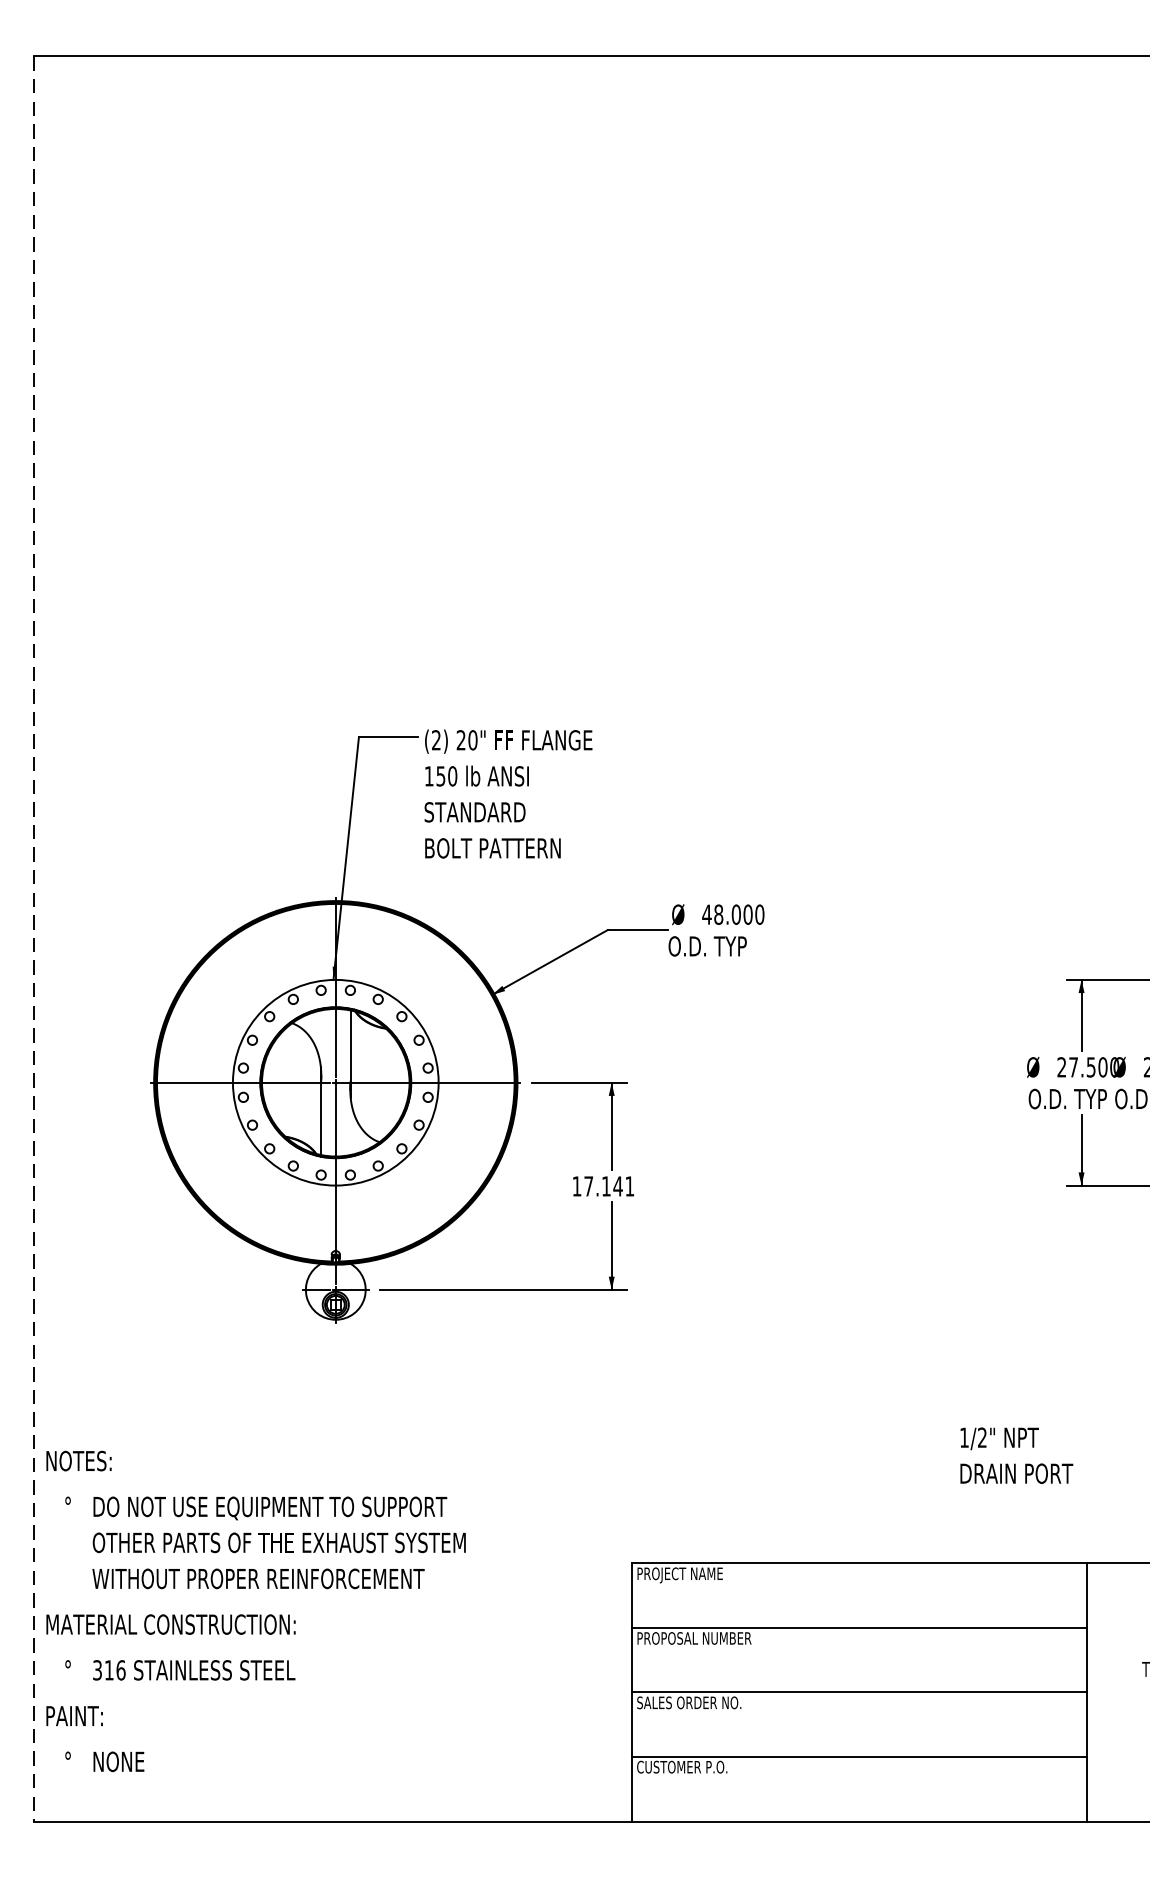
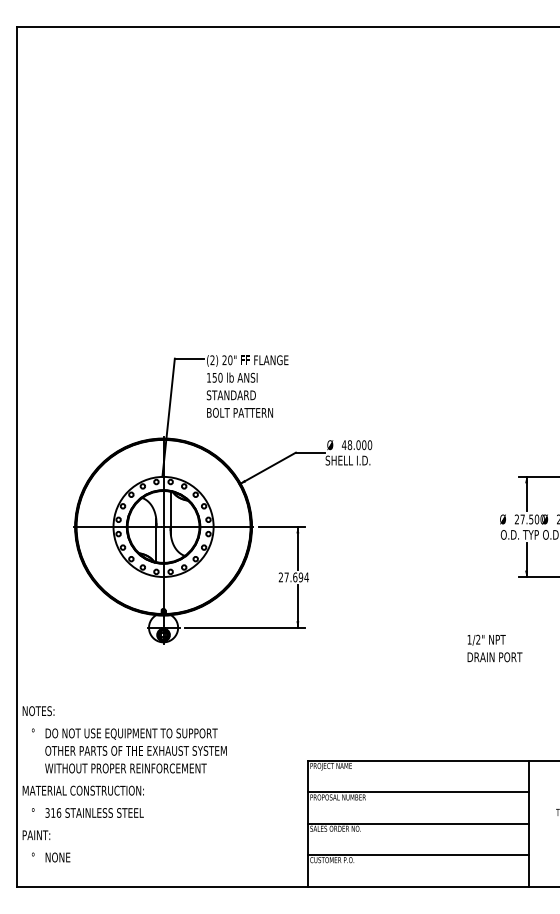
line: (33, 940) -> (16, 457), dashed -> solid
text: (713, 946) -> (347, 460), O.D. TYP -> SHELL I.D.
text: (602, 1186) -> (293, 577), 17.141 -> 27.694
text: (1015, 1455) -> (494, 648), moved

